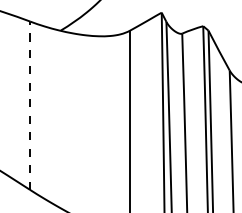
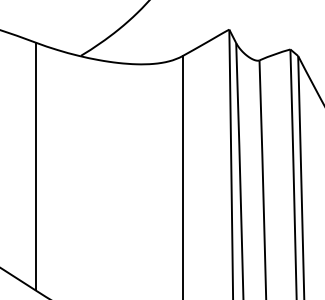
line: (30, 105) -> (36, 166), dashed -> solid

